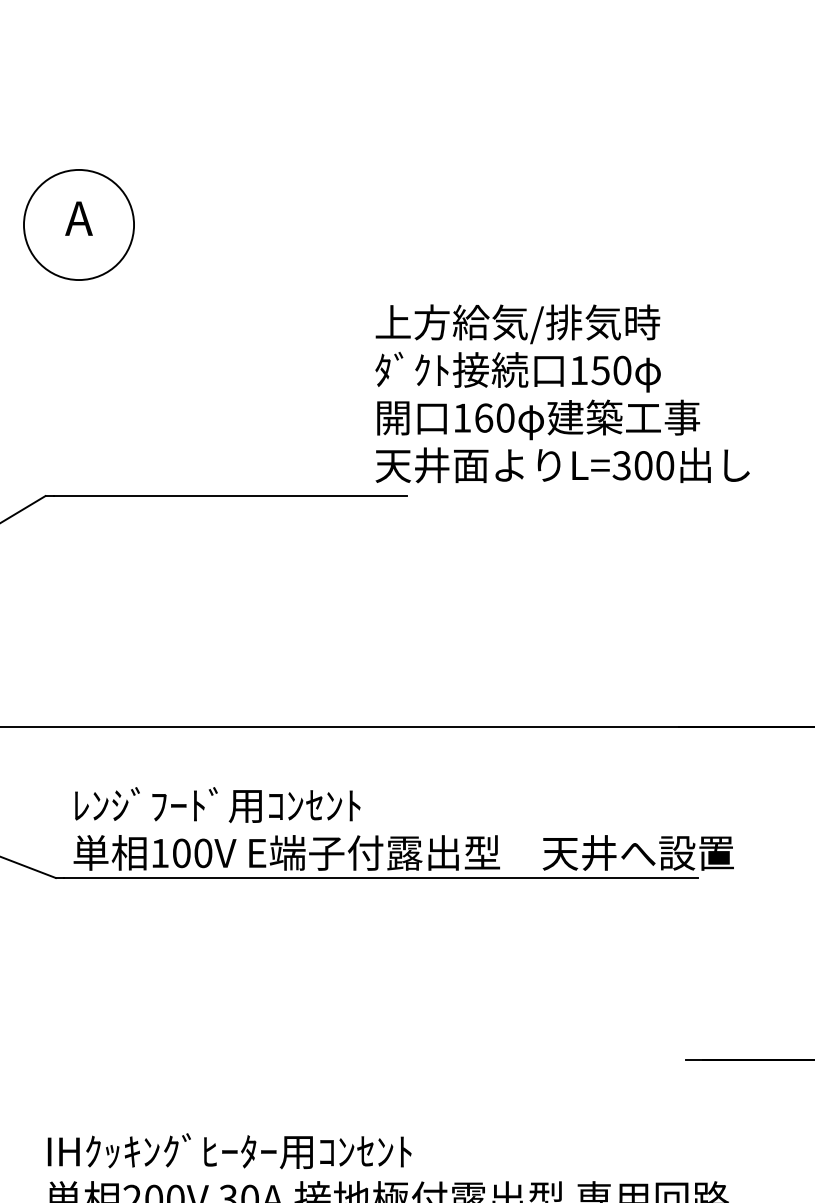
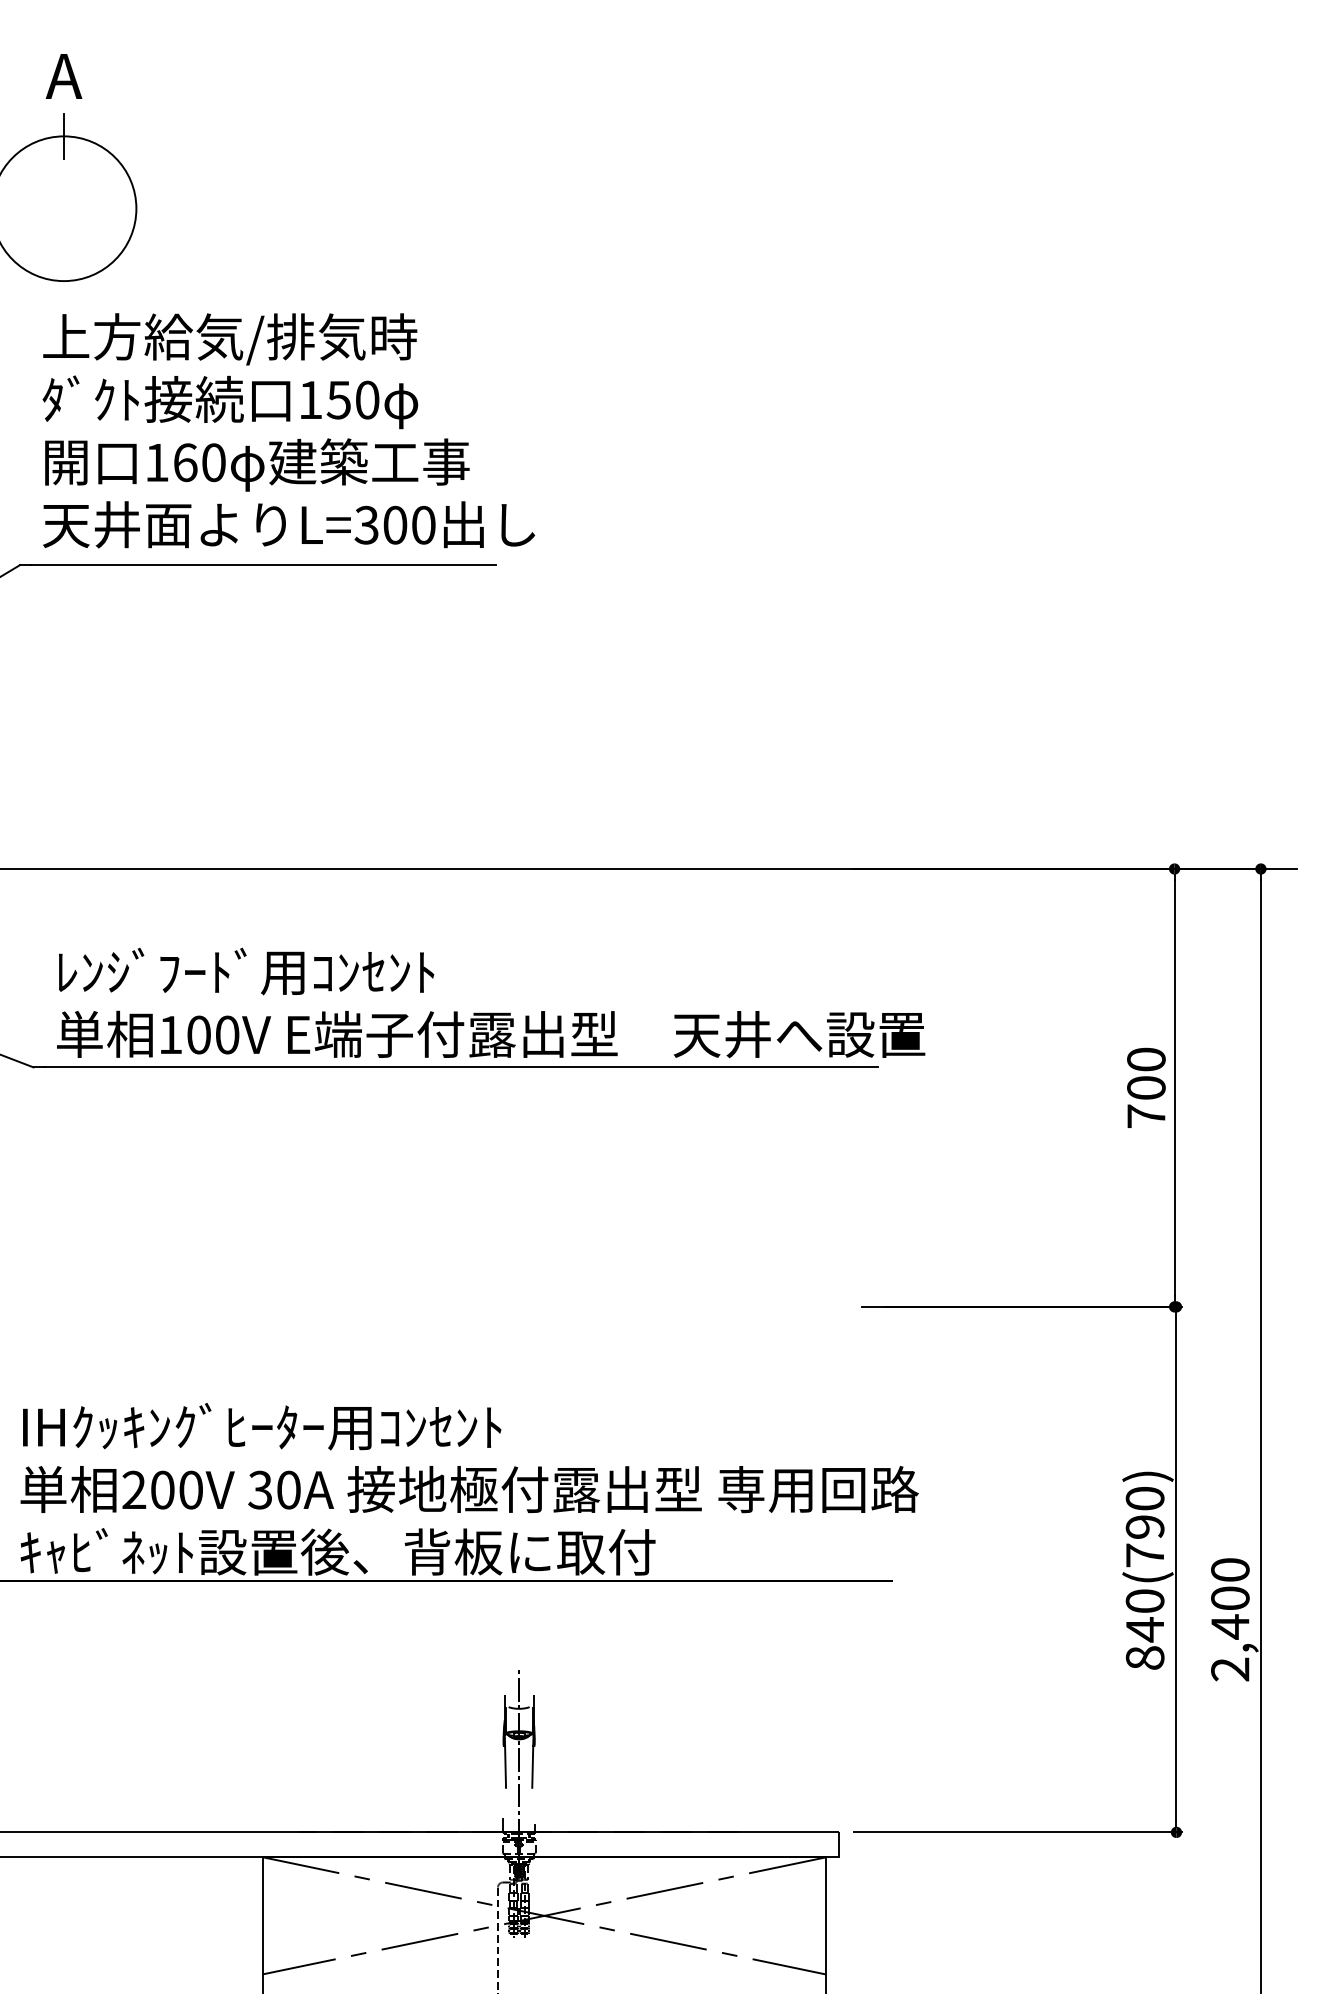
line: (79, 169) -> (64, 135), added
text: (78, 218) -> (63, 76), moved
text: (562, 393) -> (288, 430), moved

